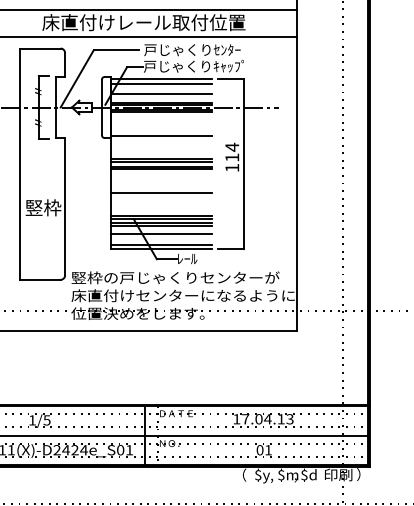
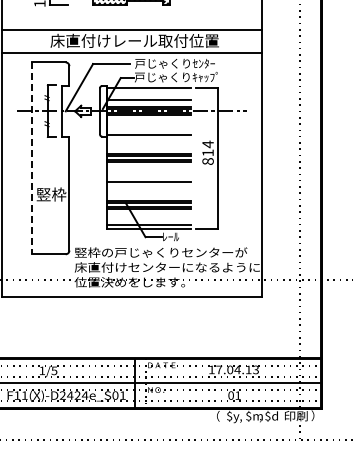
line: (160, 83) -> (148, 91), removed
line: (20, 164) -> (32, 158), solid -> dashed
text: (231, 167) -> (207, 161), 114 -> 814
line: (160, 234) -> (148, 216), removed

